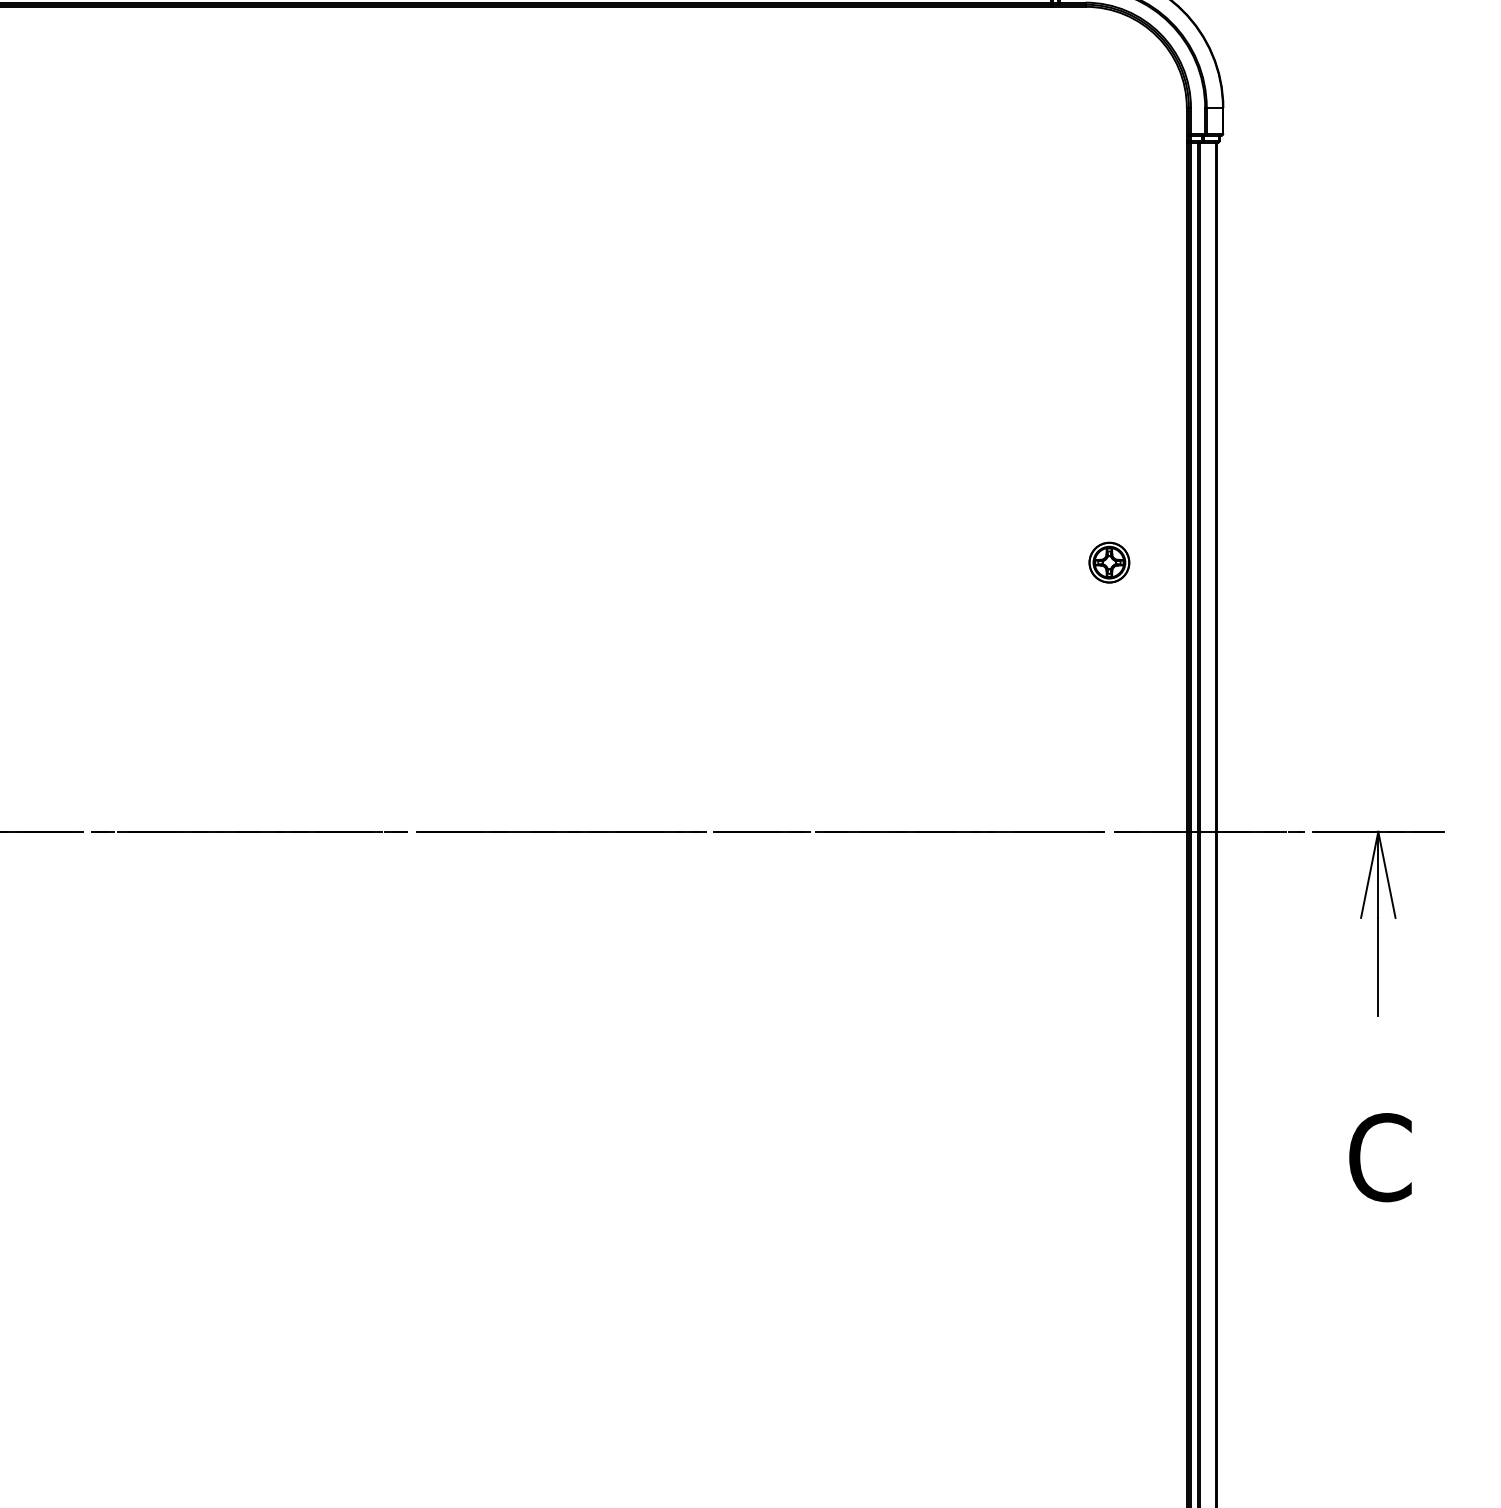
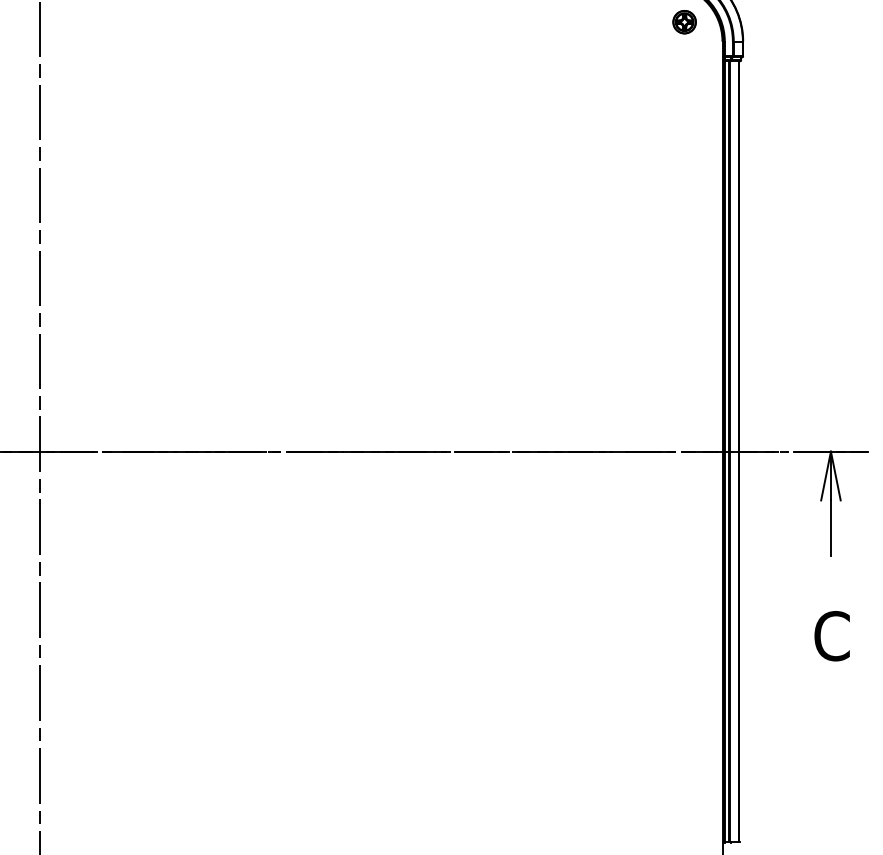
part: (1109, 563) -> (684, 22), moved

